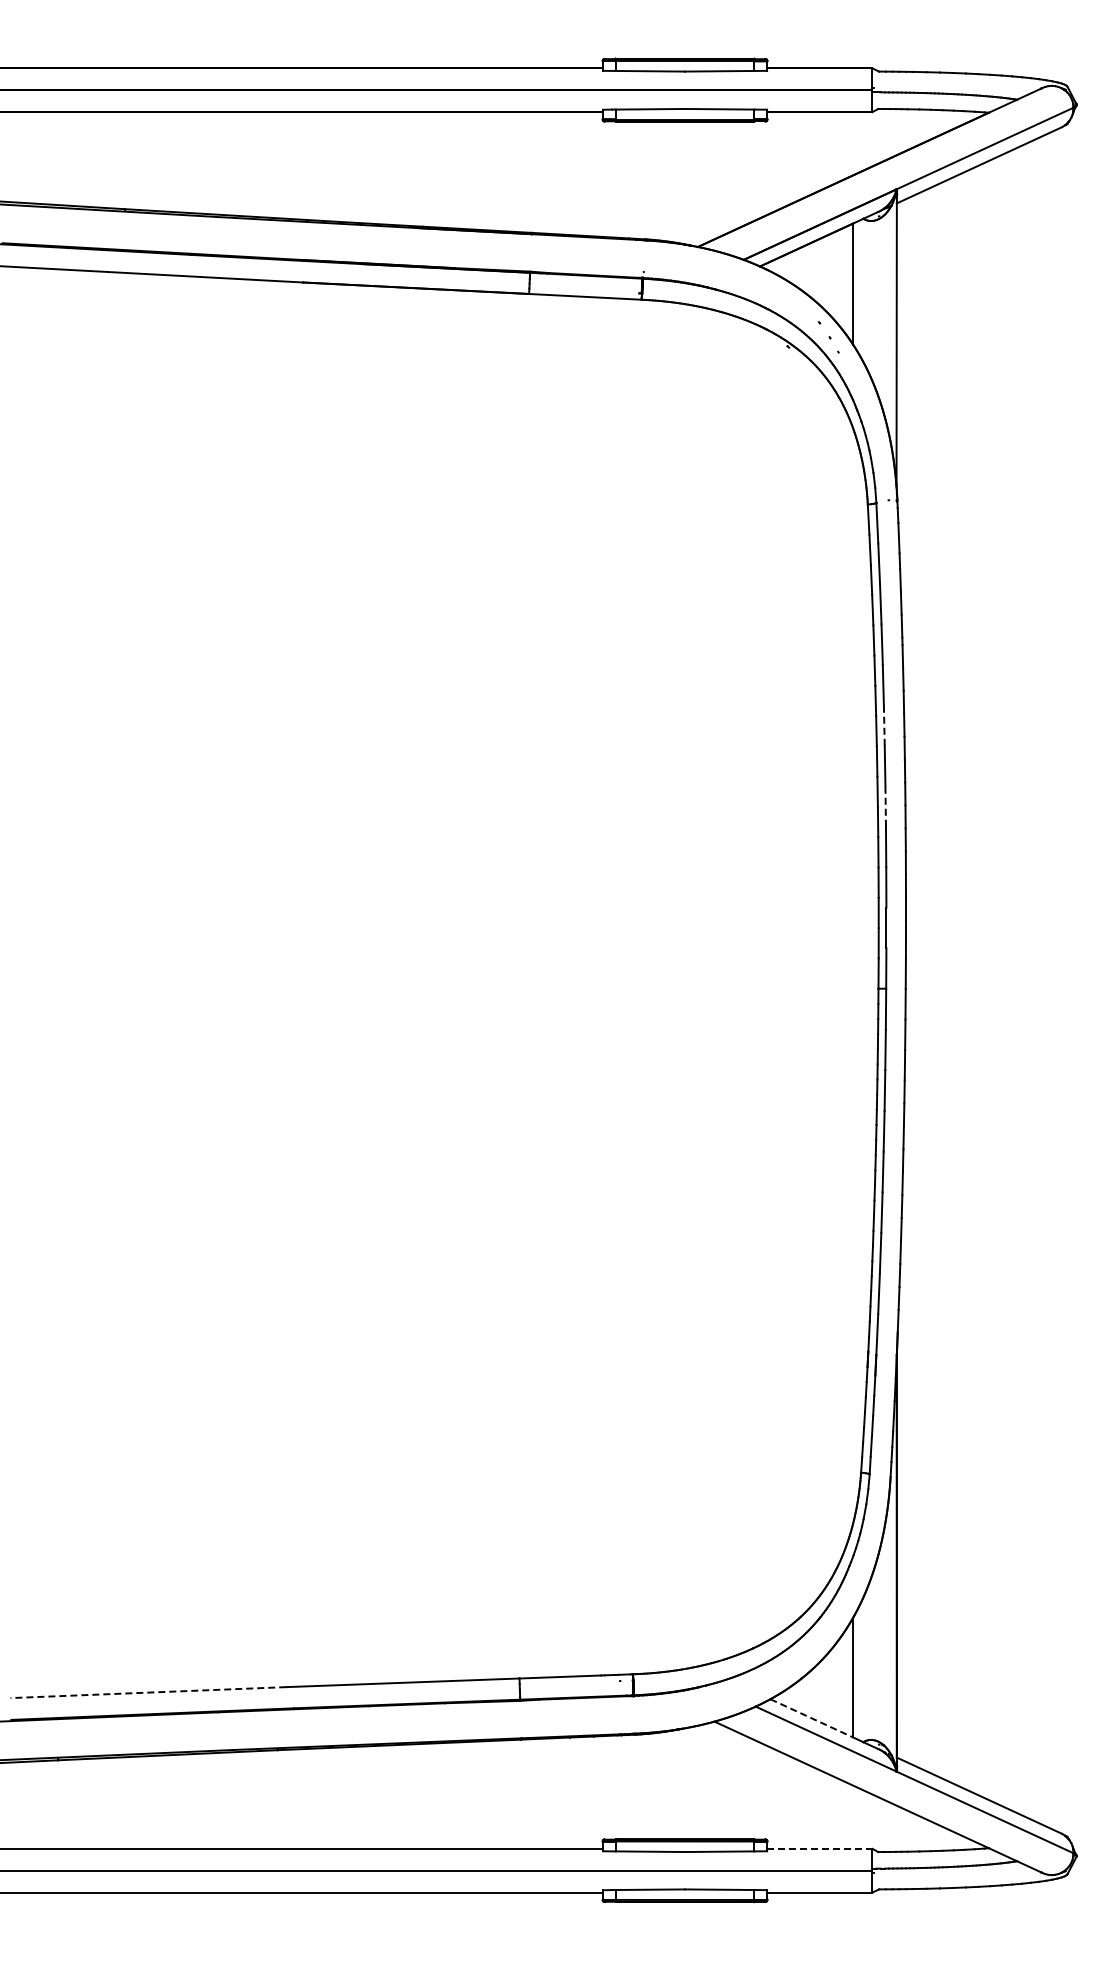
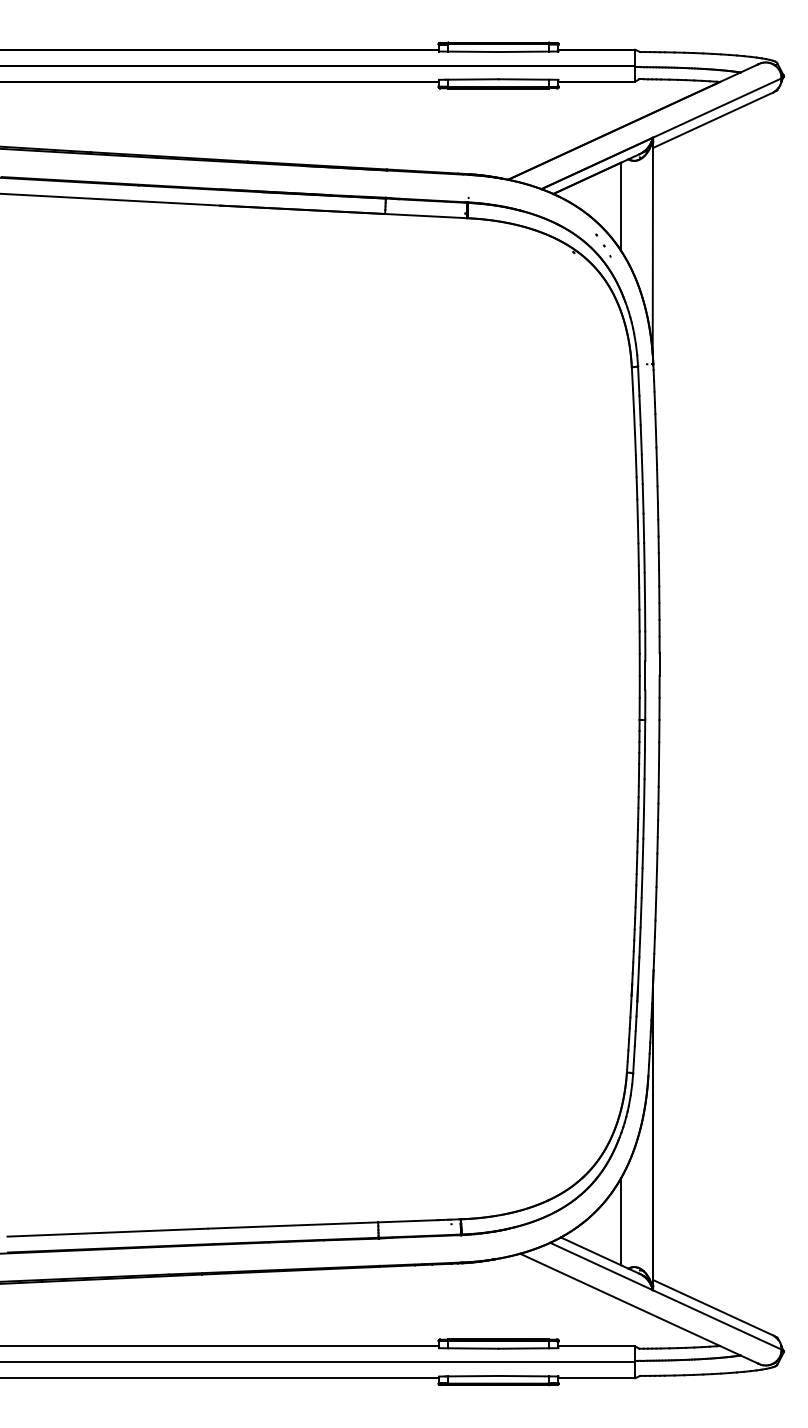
line: (884, 725) -> (643, 528), dashed -> solid
line: (885, 806) -> (644, 587), dashed -> solid
line: (148, 1692) -> (107, 1232), dashed -> solid
line: (811, 1718) -> (590, 1251), dashed -> solid
line: (819, 1848) -> (596, 1346), dashed -> solid

